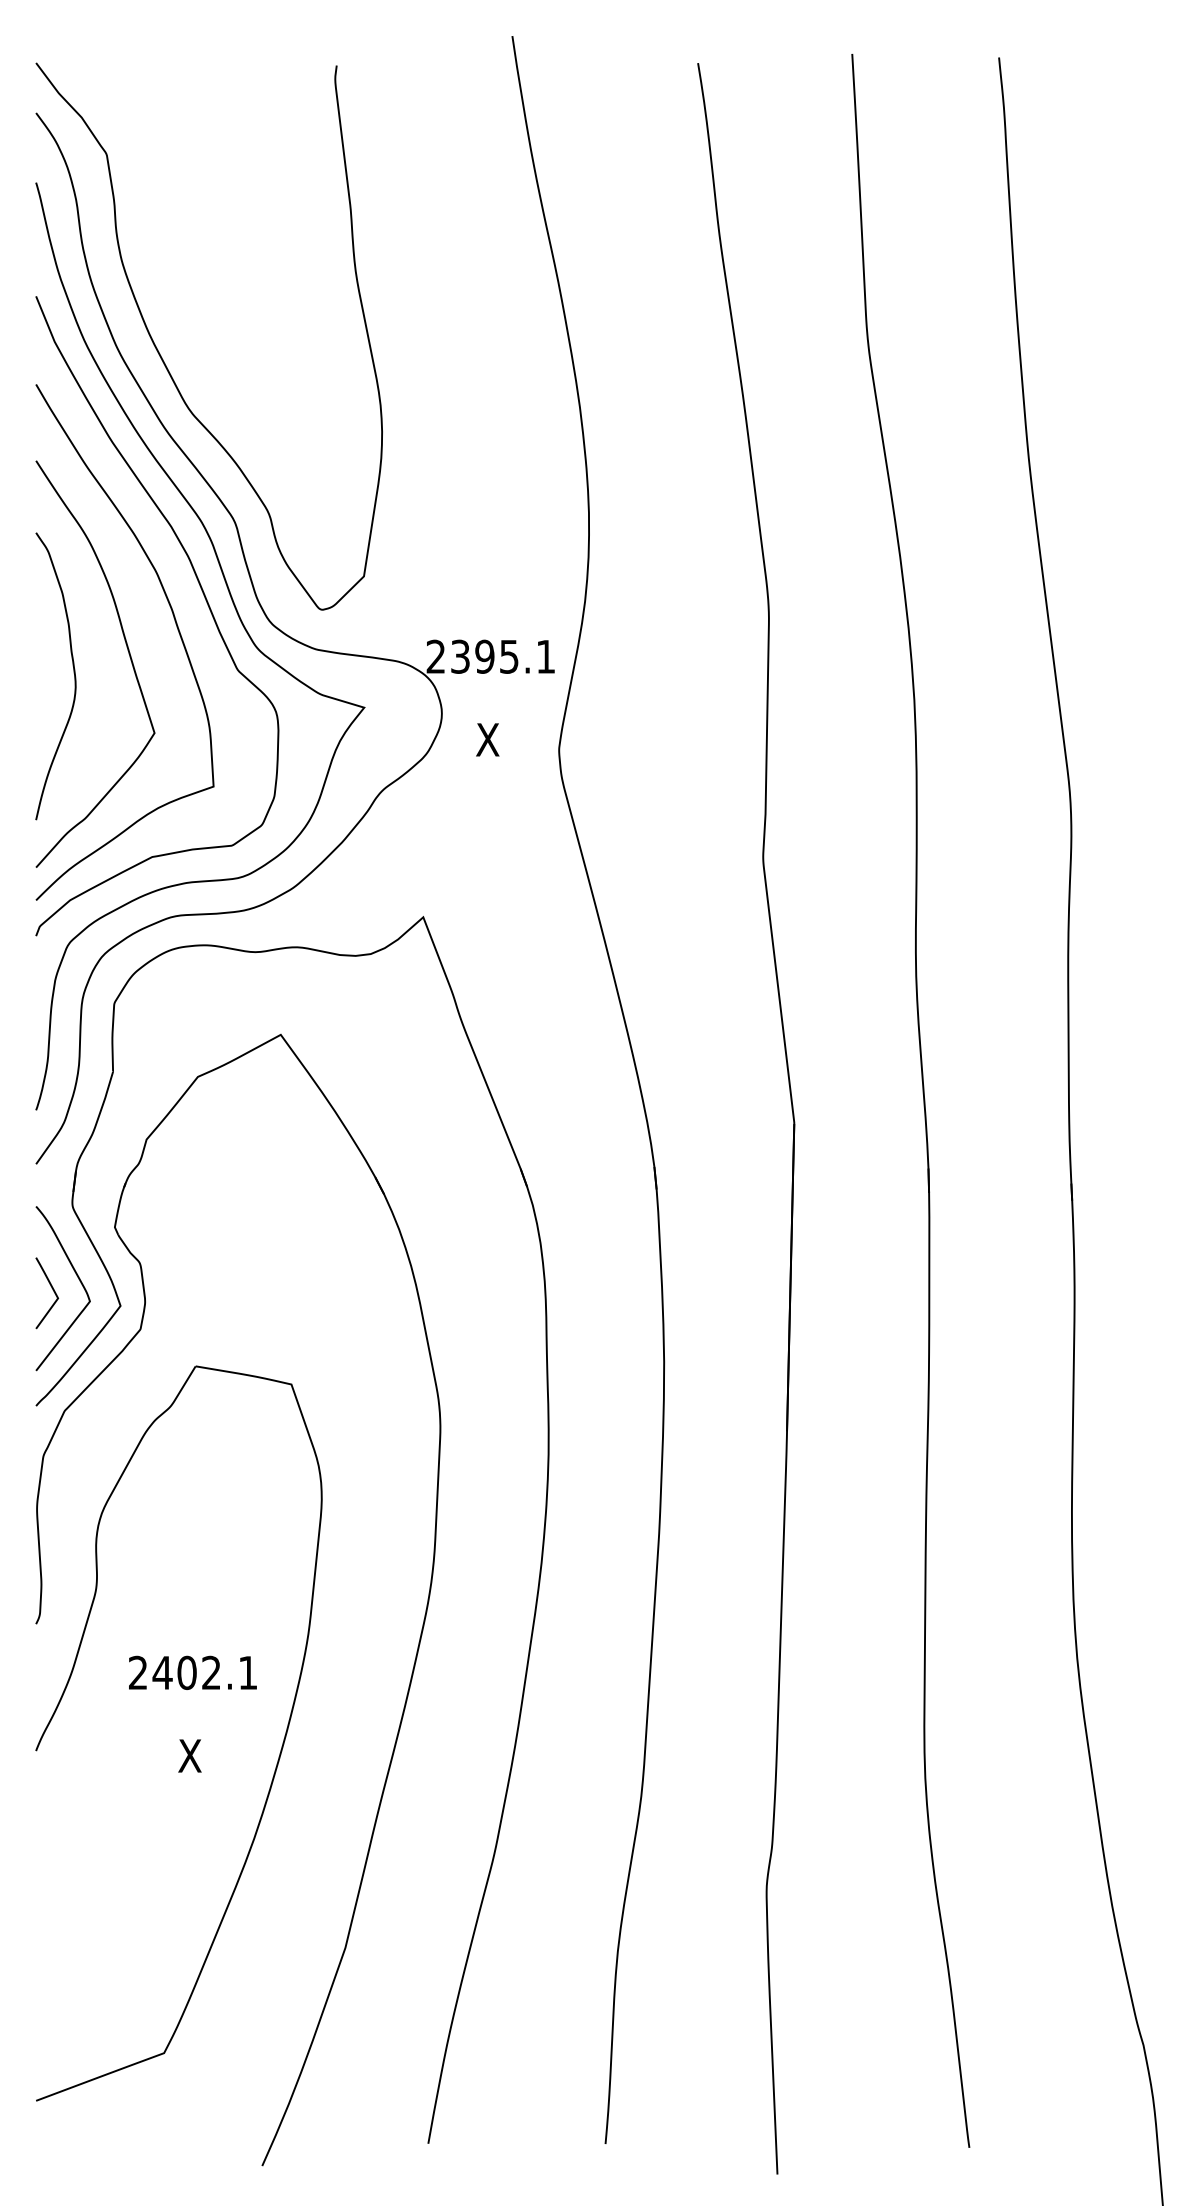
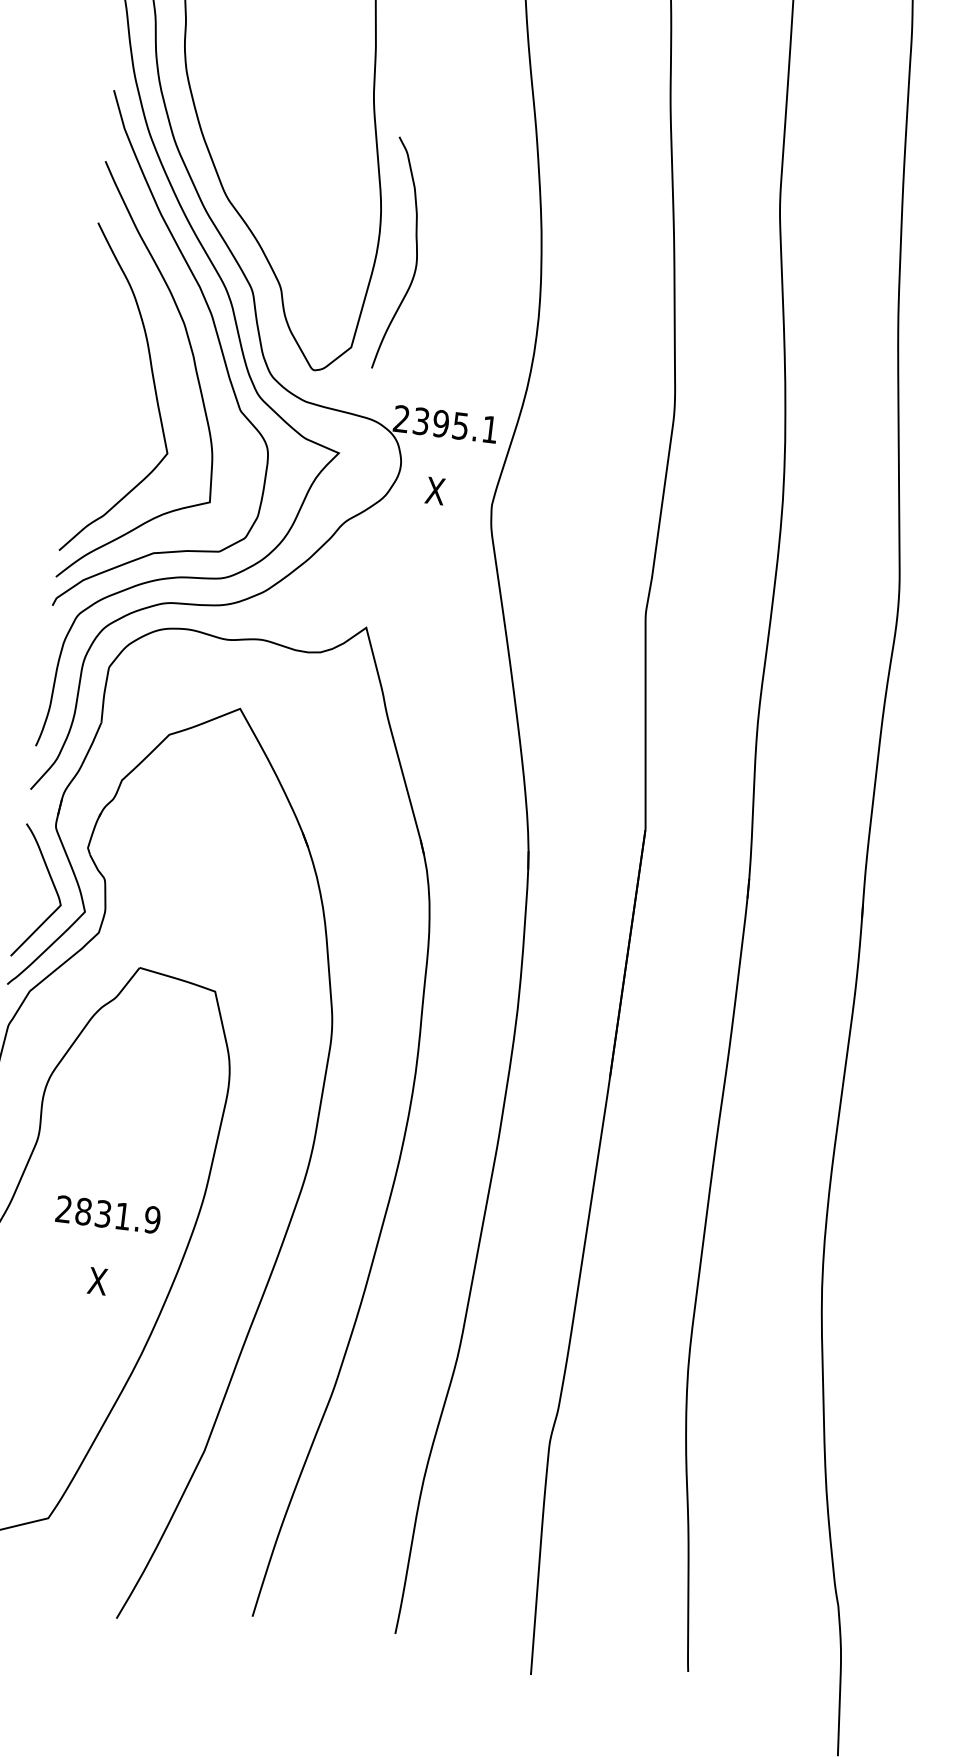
curve: (73, 673) -> (415, 253), moved
curve: (52, 1290) -> (31, 892), removed
text: (204, 1672) -> (117, 1215), 2402.1 -> 2831.9

